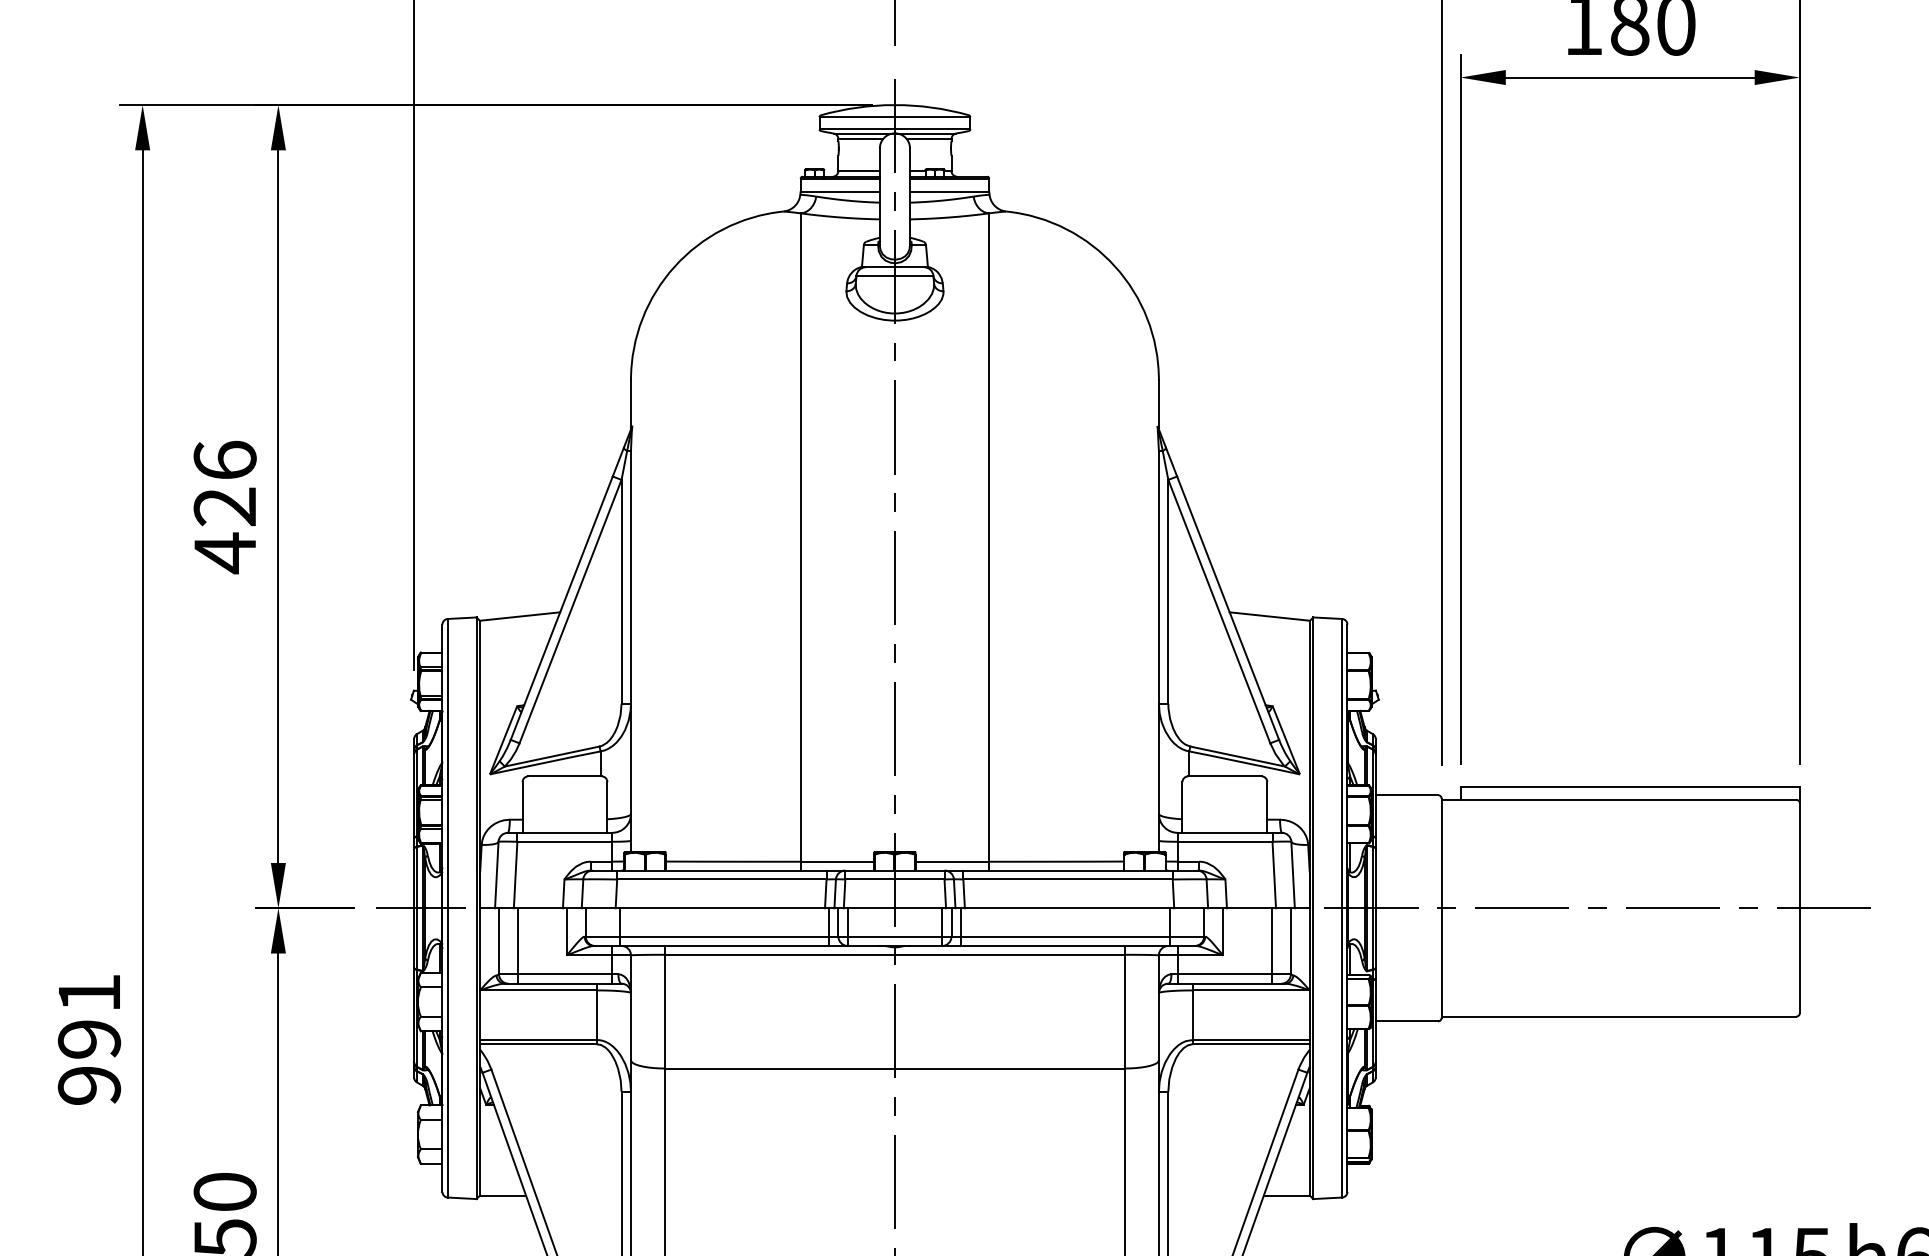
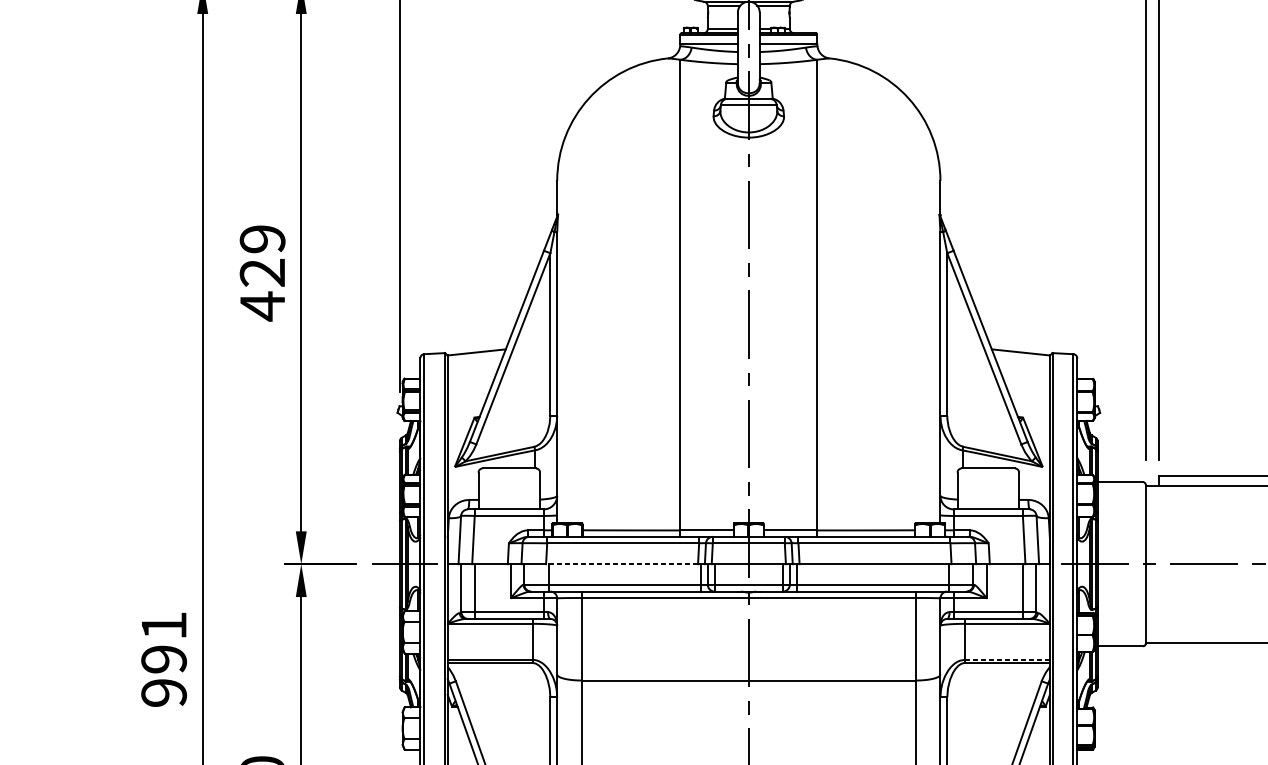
text: (224, 459) -> (262, 238), 426 -> 429
line: (720, 908) -> (622, 564), solid -> dashed
line: (1250, 1039) -> (1006, 659), solid -> dashed

